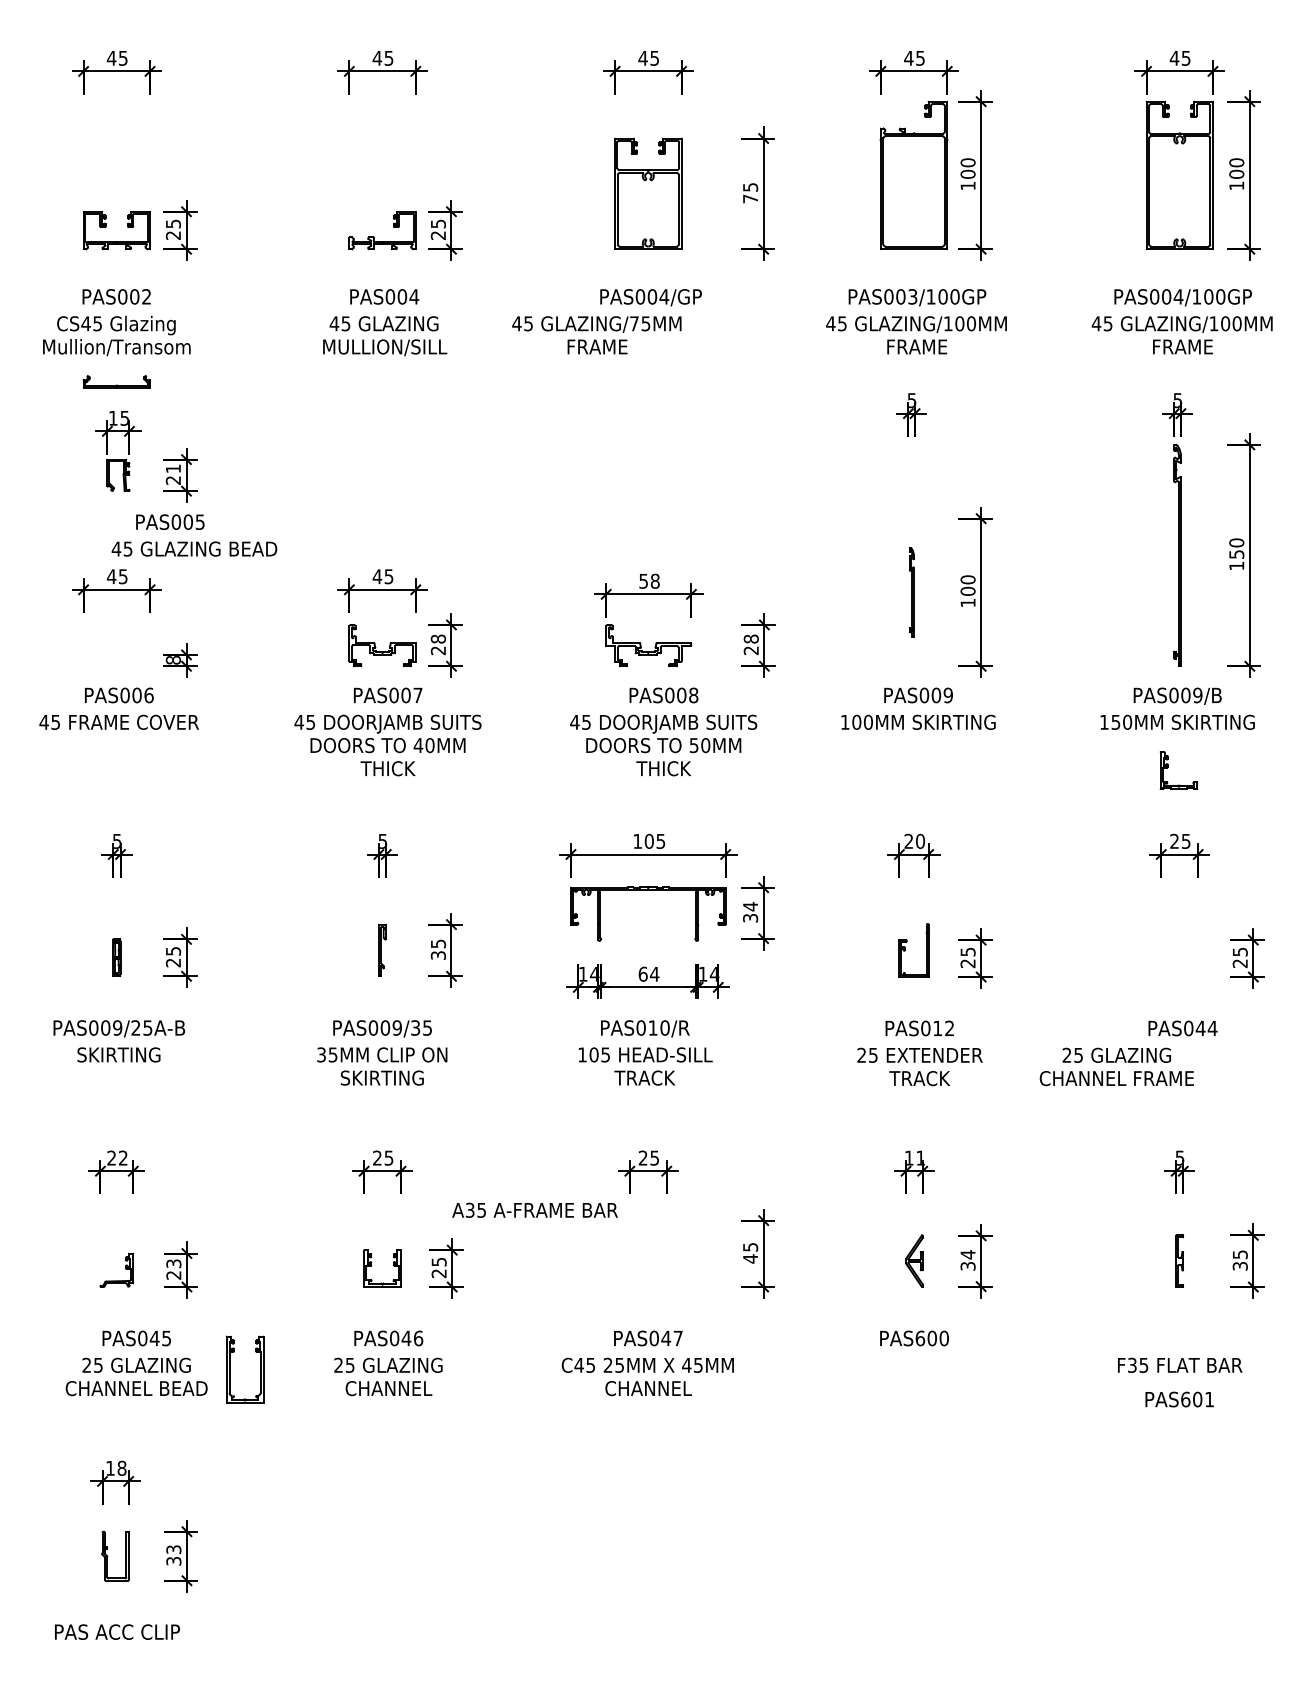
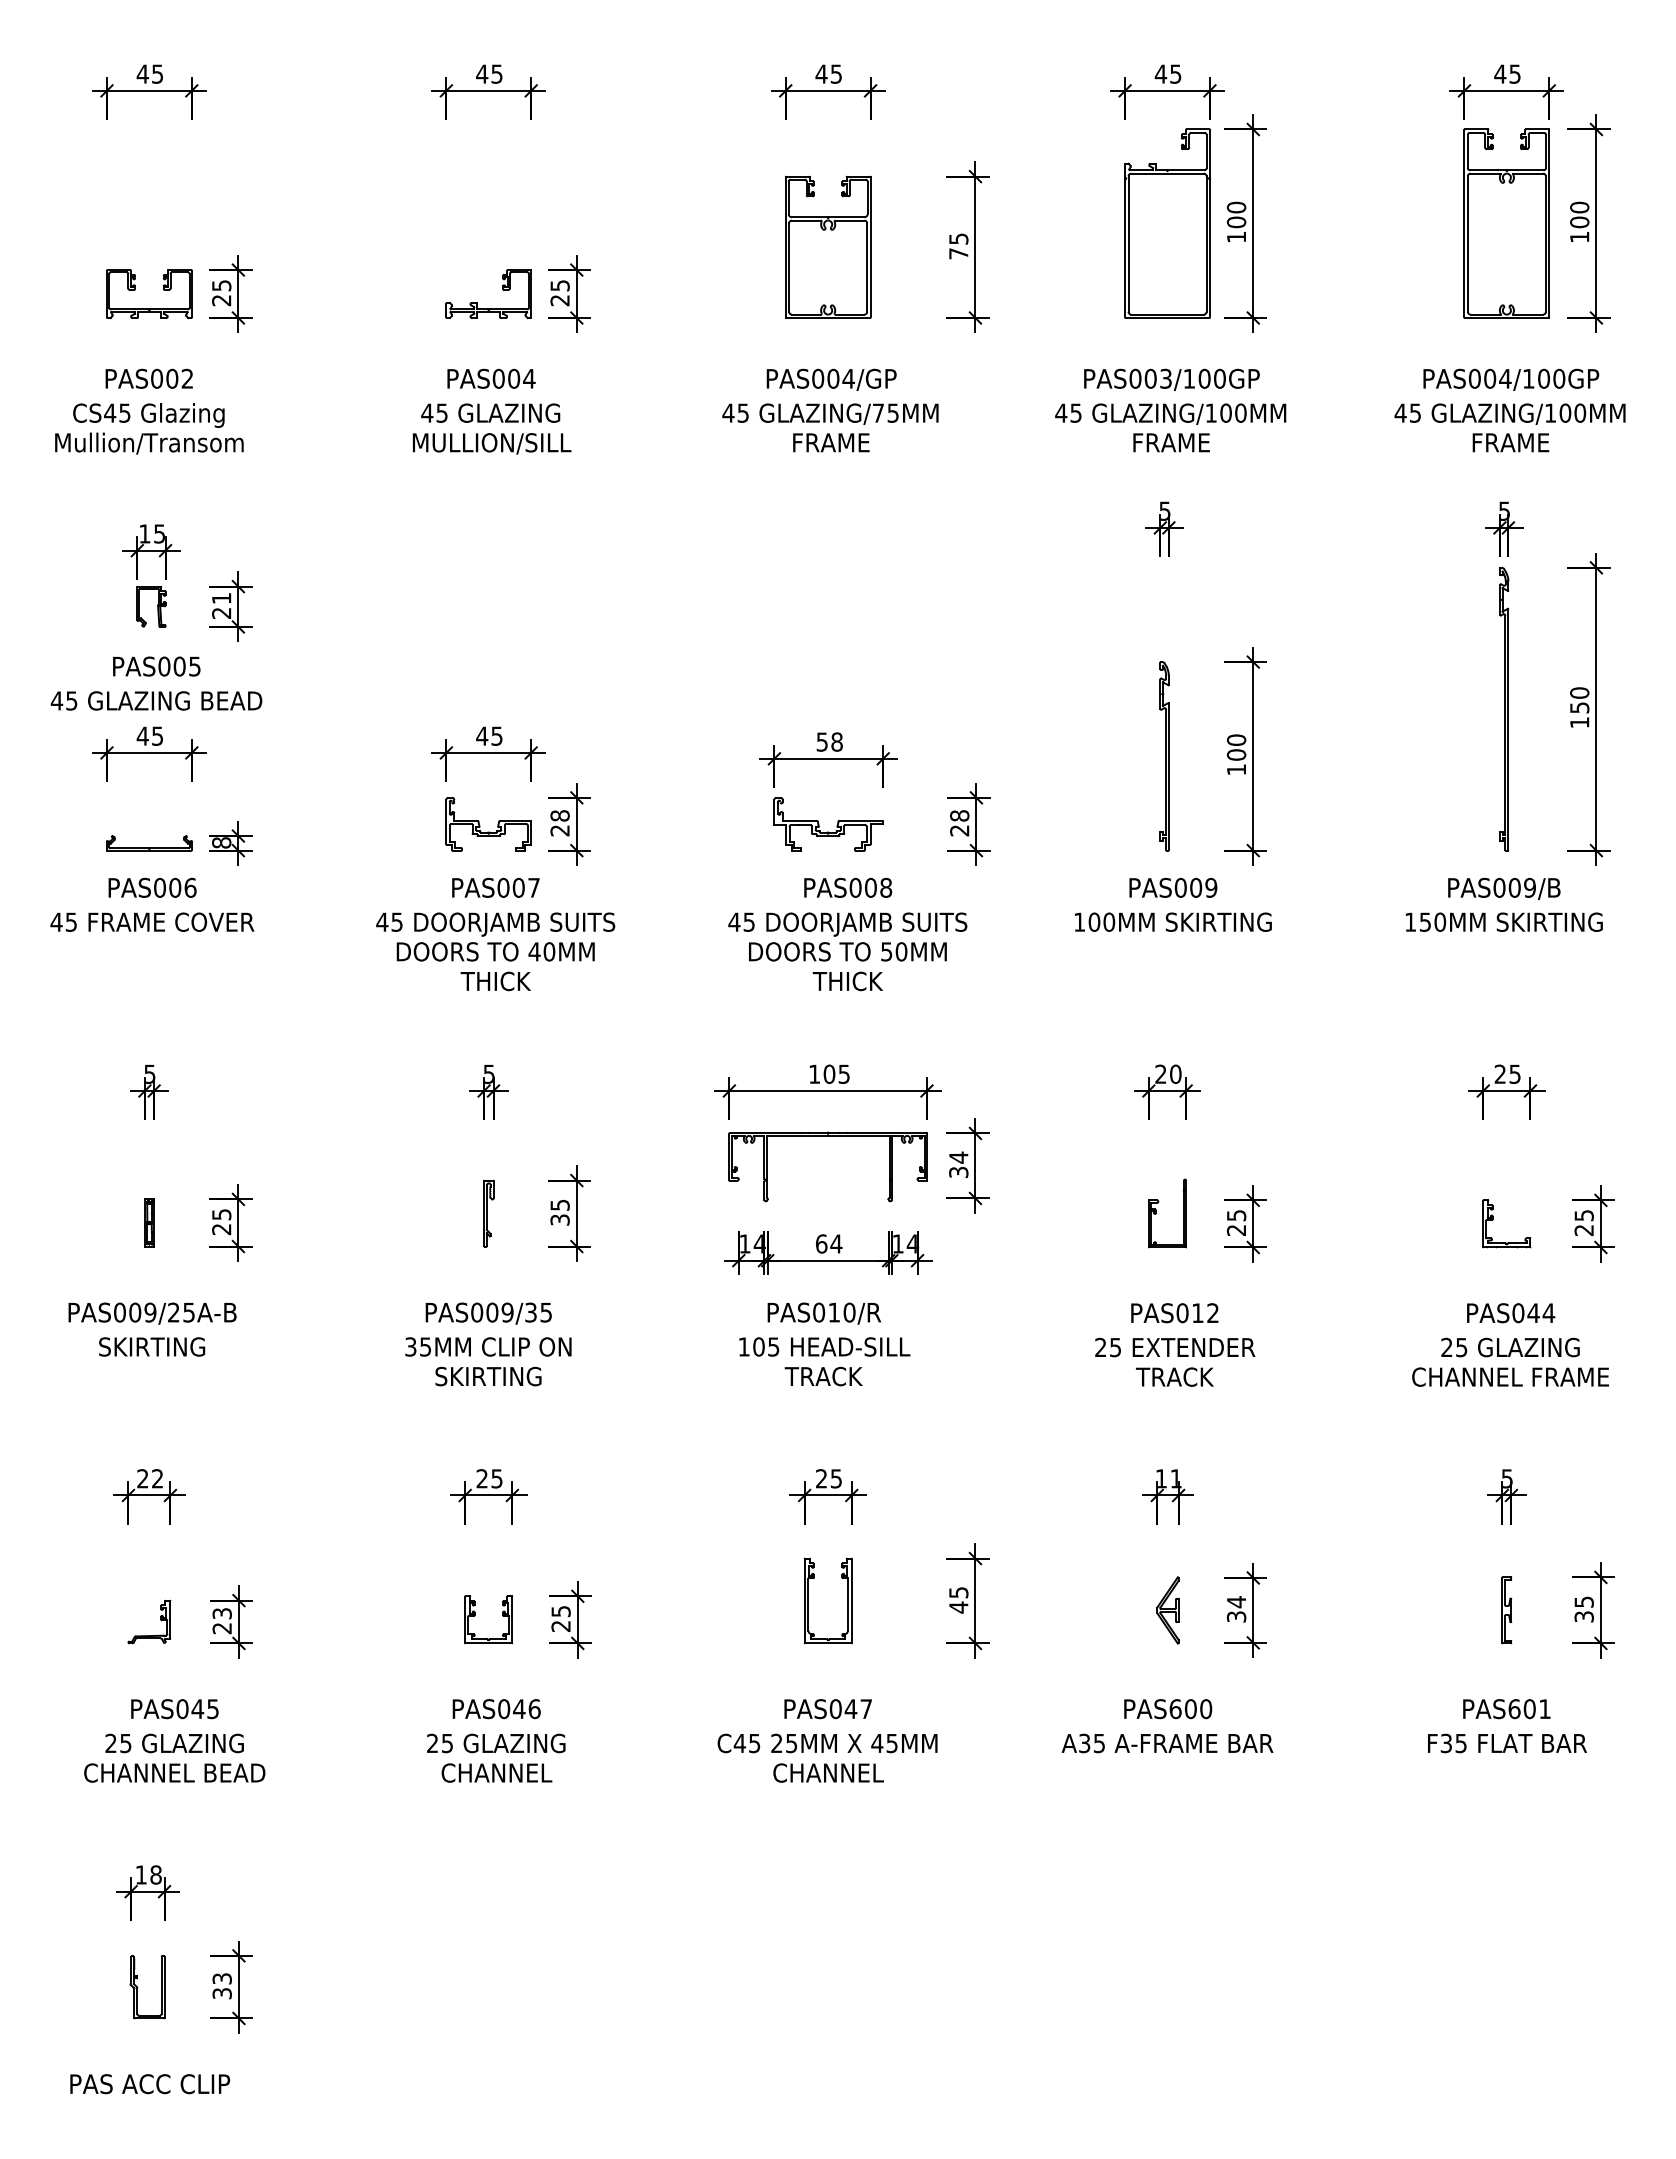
text: (596, 334) -> (830, 427), moved
part: (116, 381) -> (149, 843), moved
text: (170, 522) -> (156, 666), moved
text: (194, 548) -> (156, 700), moved
part: (911, 592) -> (1164, 756), size x1.67
part: (1168, 767) -> (1493, 1220), moved
text: (1116, 1066) -> (1510, 1361), moved
text: (535, 1210) -> (1167, 1743), moved
part: (229, 1369) -> (808, 1600), moved
text: (1179, 1399) -> (1506, 1709), moved

